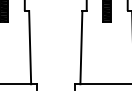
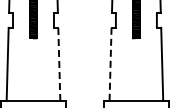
line: (30, 47) -> (59, 64), solid -> dashed
line: (81, 47) -> (110, 64), solid -> dashed

